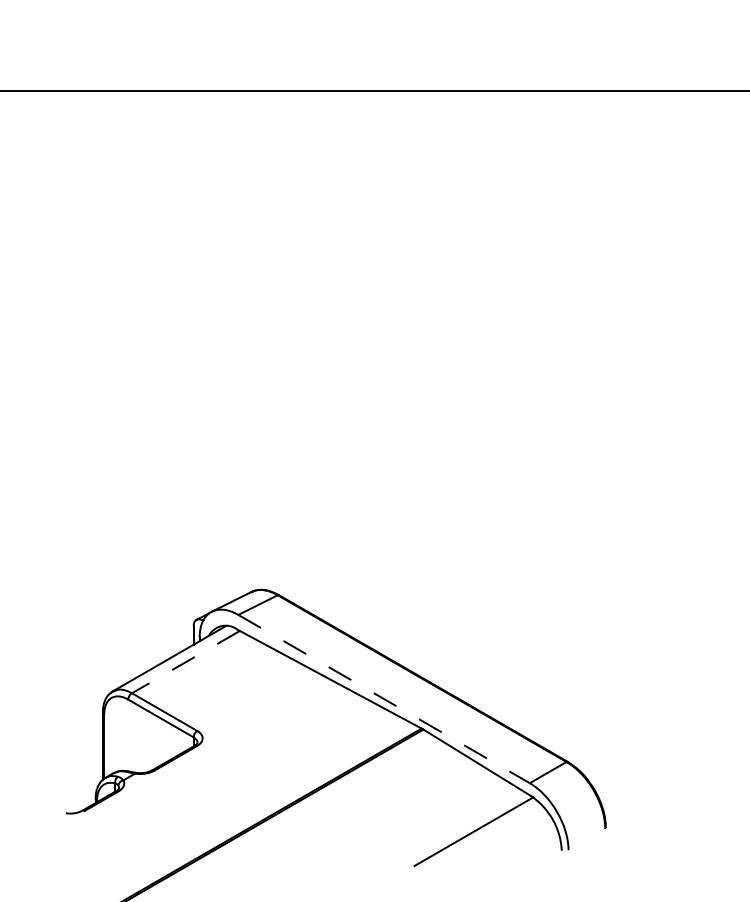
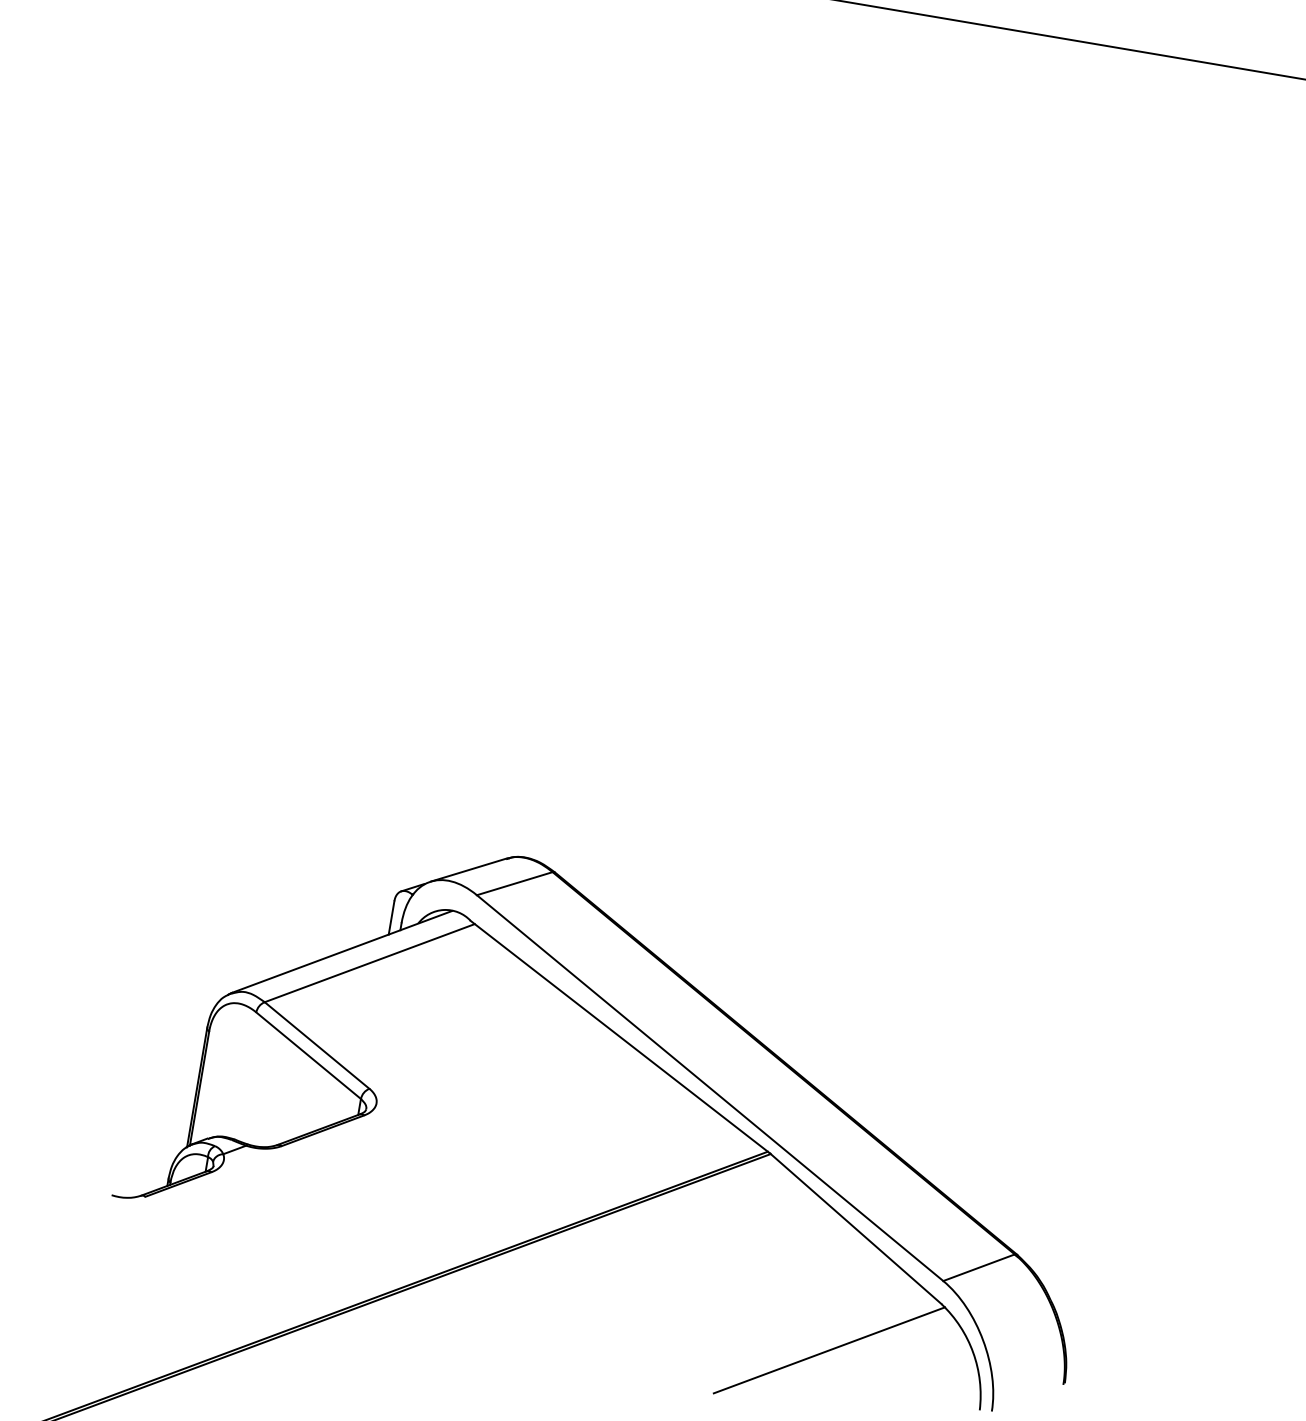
line: (185, 662) -> (368, 963), dashed -> solid
line: (384, 699) -> (710, 1089), dashed -> solid

